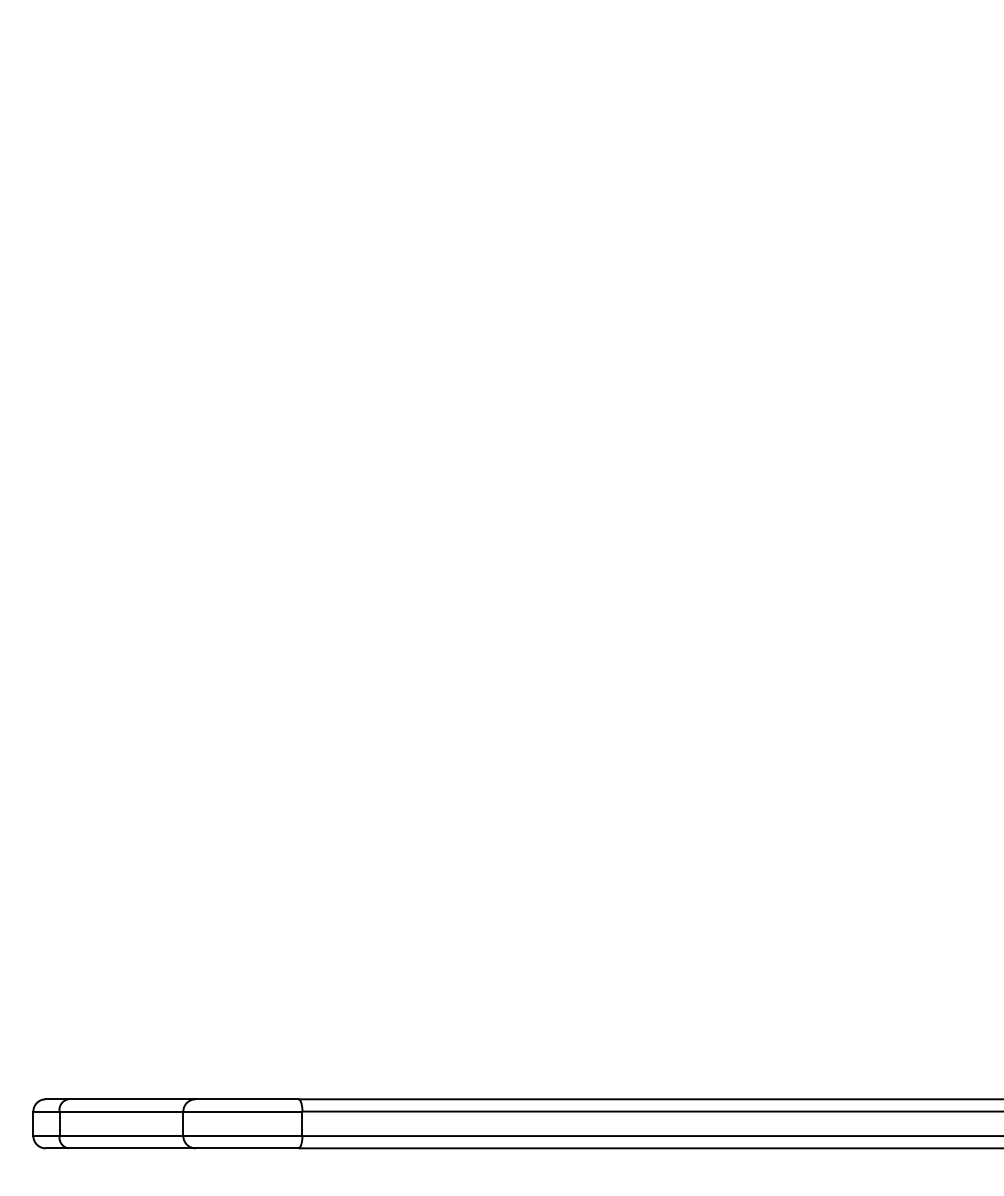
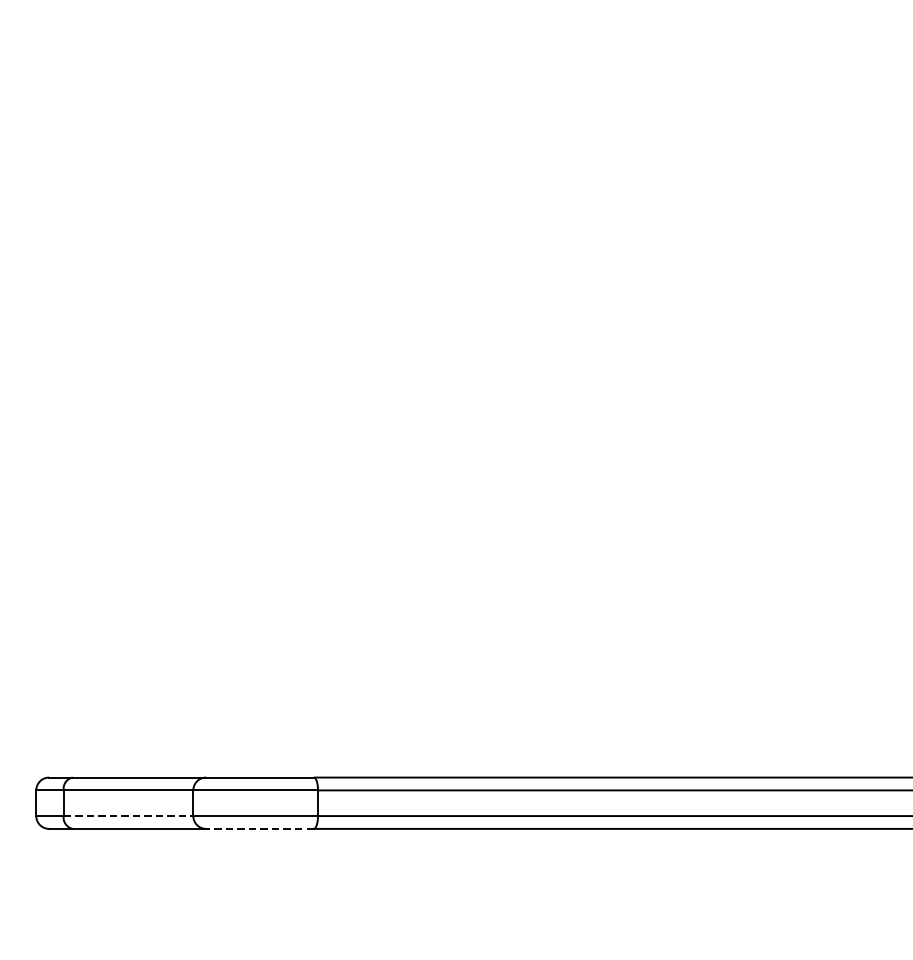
line: (121, 1136) -> (128, 816), solid -> dashed
line: (246, 1148) -> (259, 829), solid -> dashed

